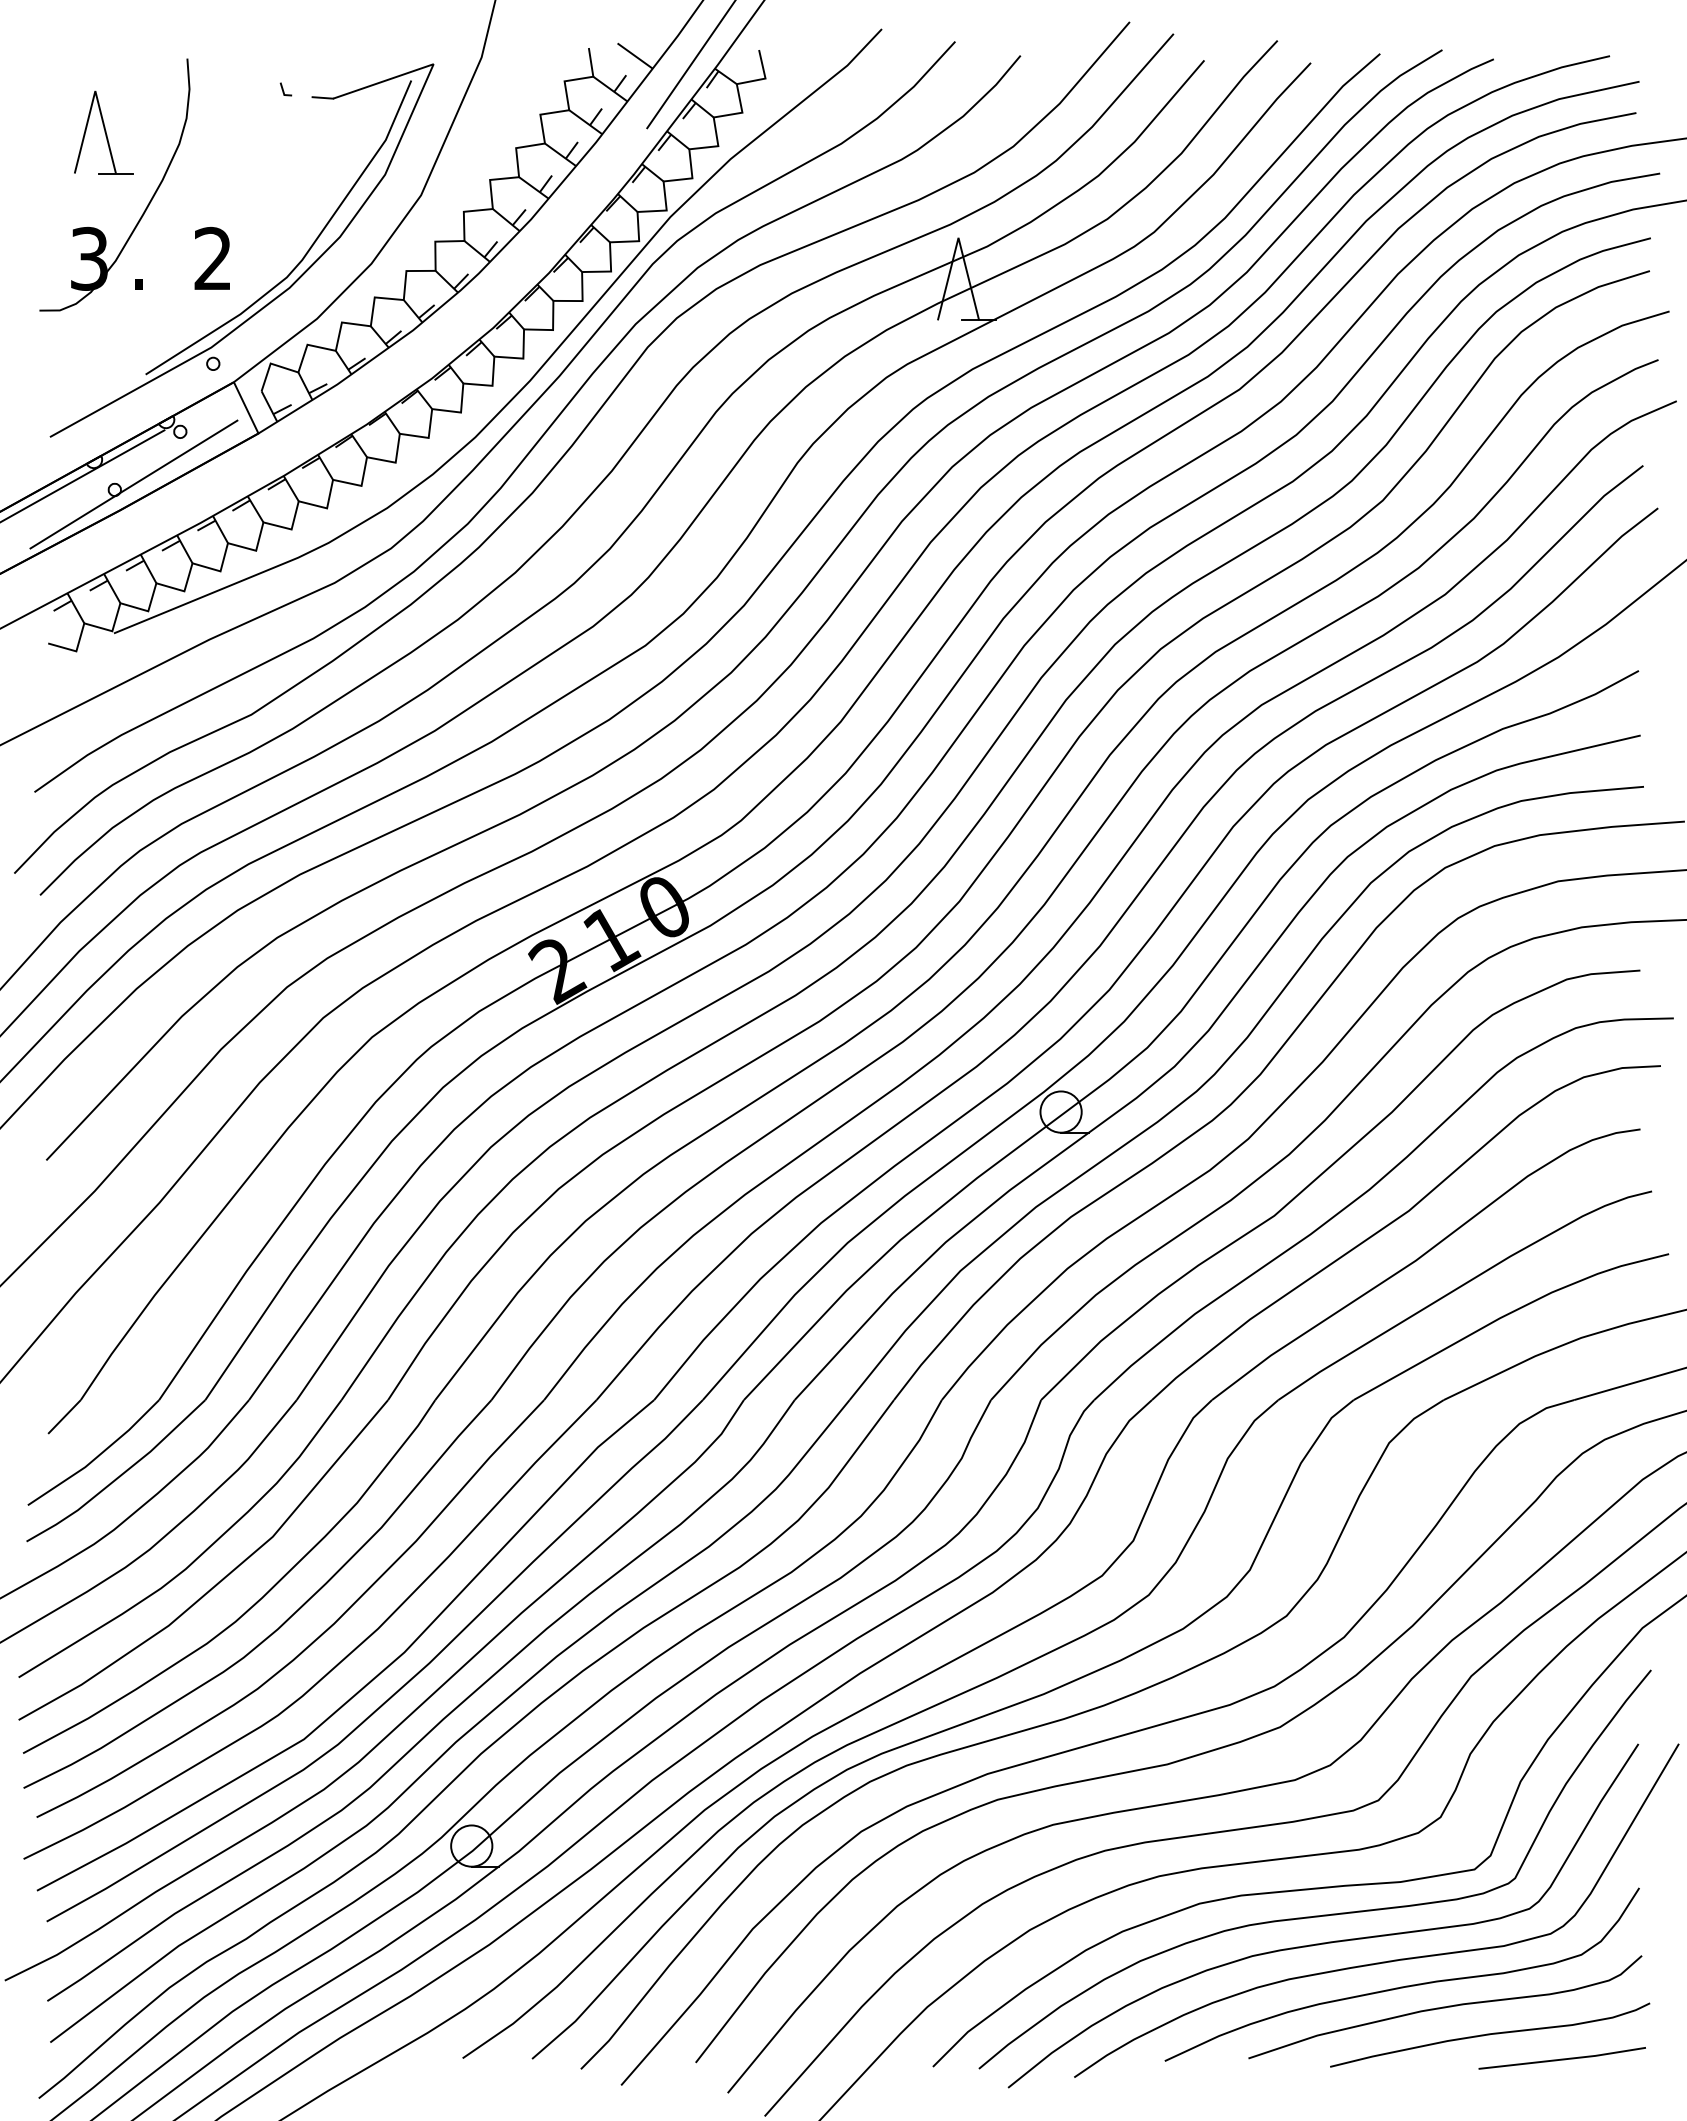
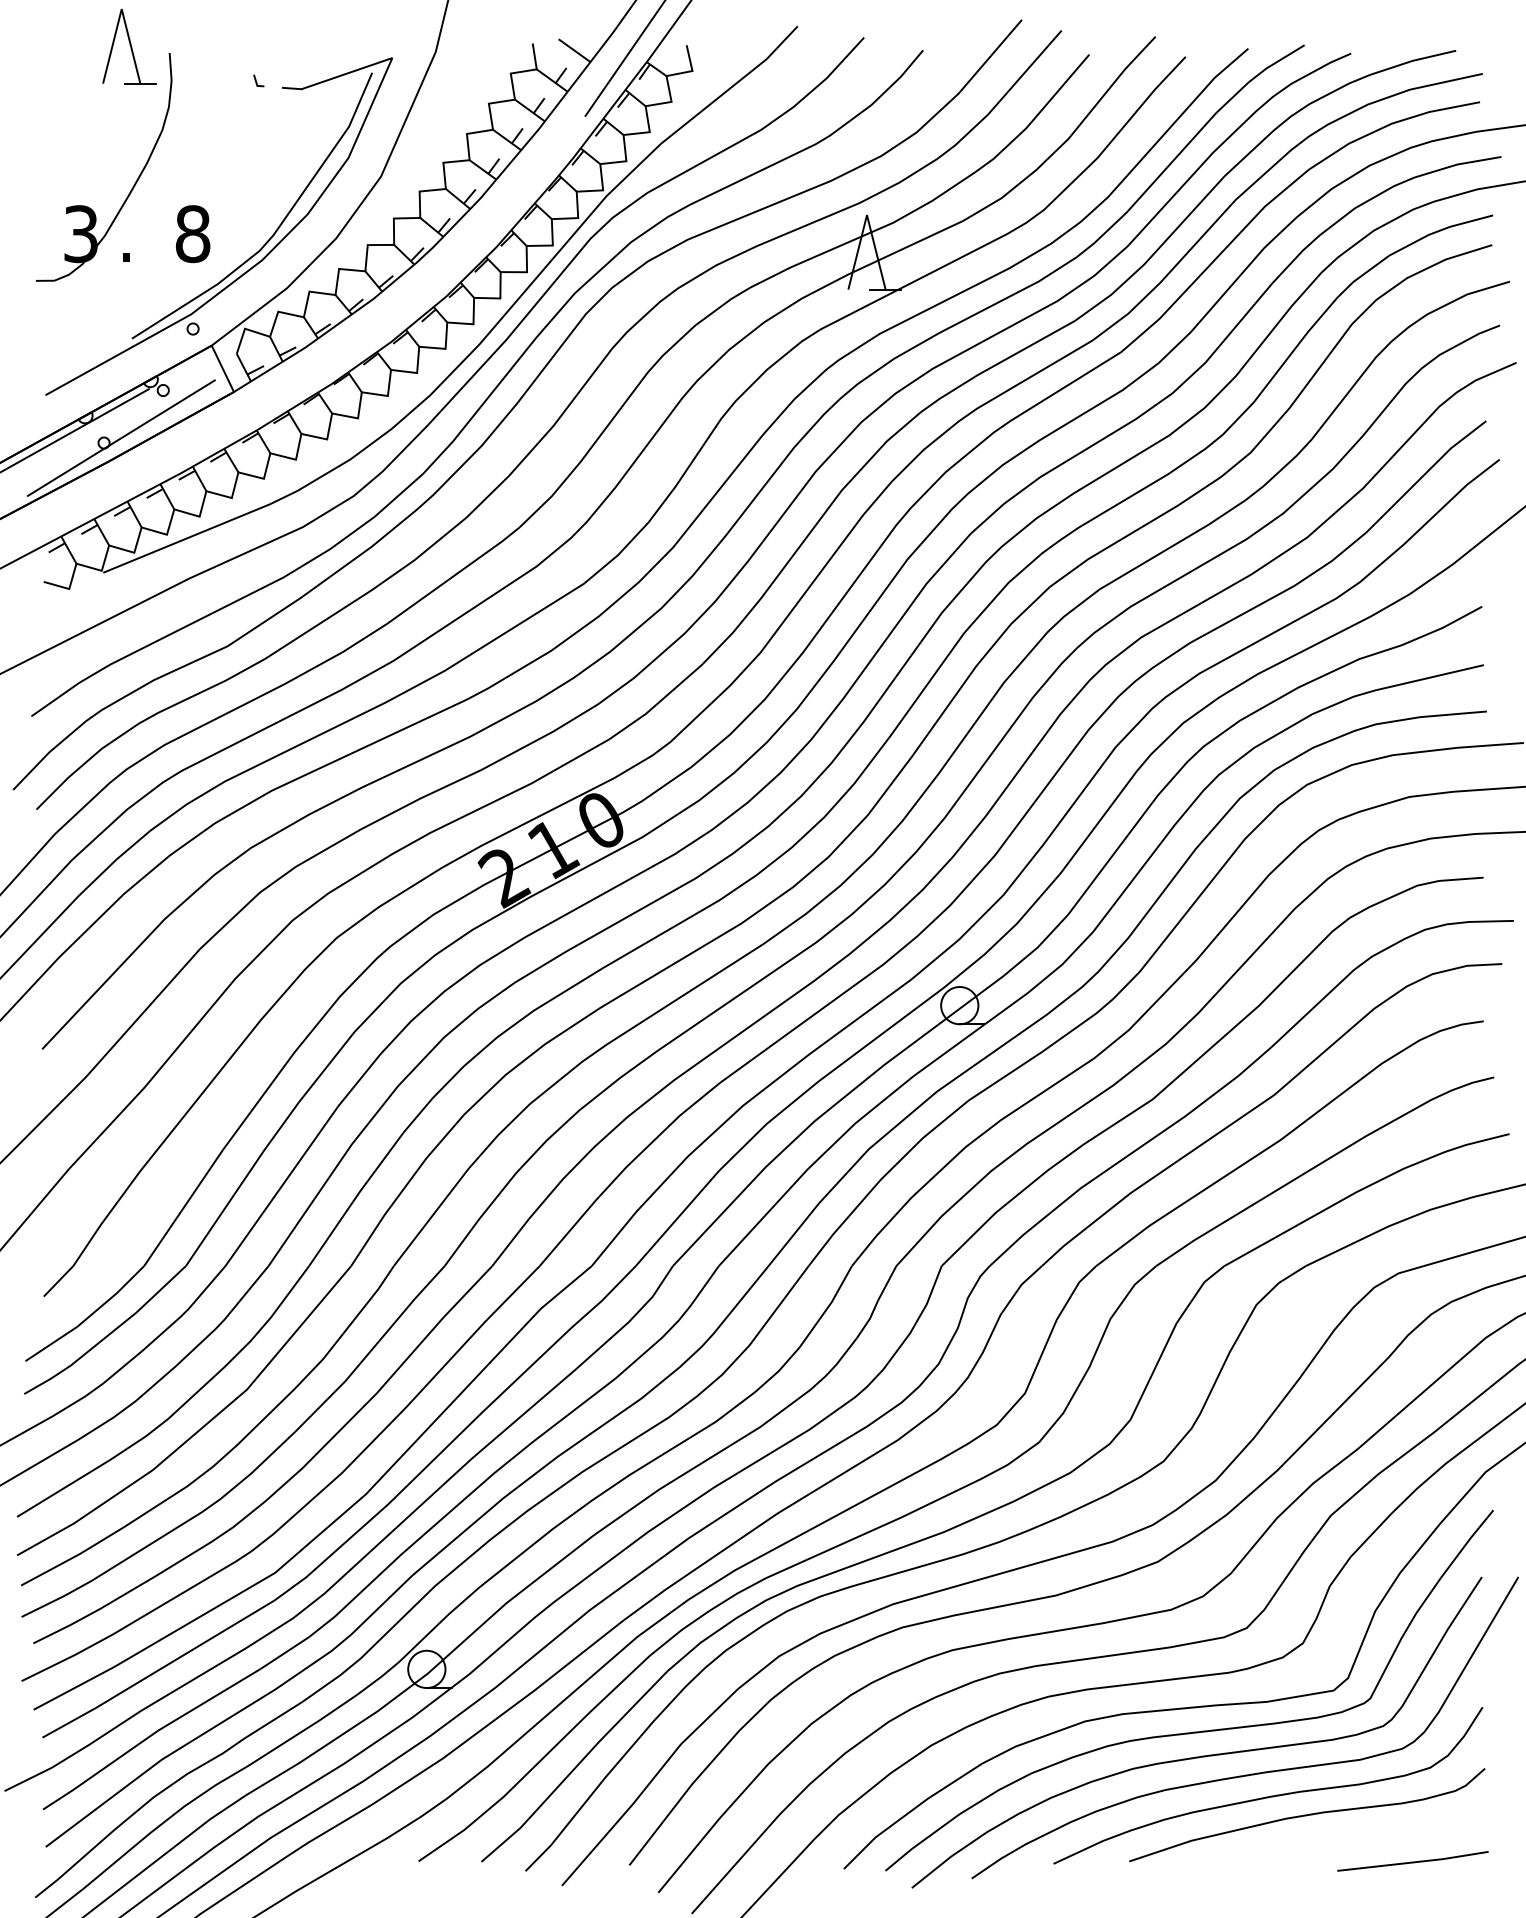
part: (103, 132) -> (129, 46), moved
text: (213, 258) -> (193, 233), 2 -> 8
curve: (1490, 2034) -> (1348, 1839), removed

